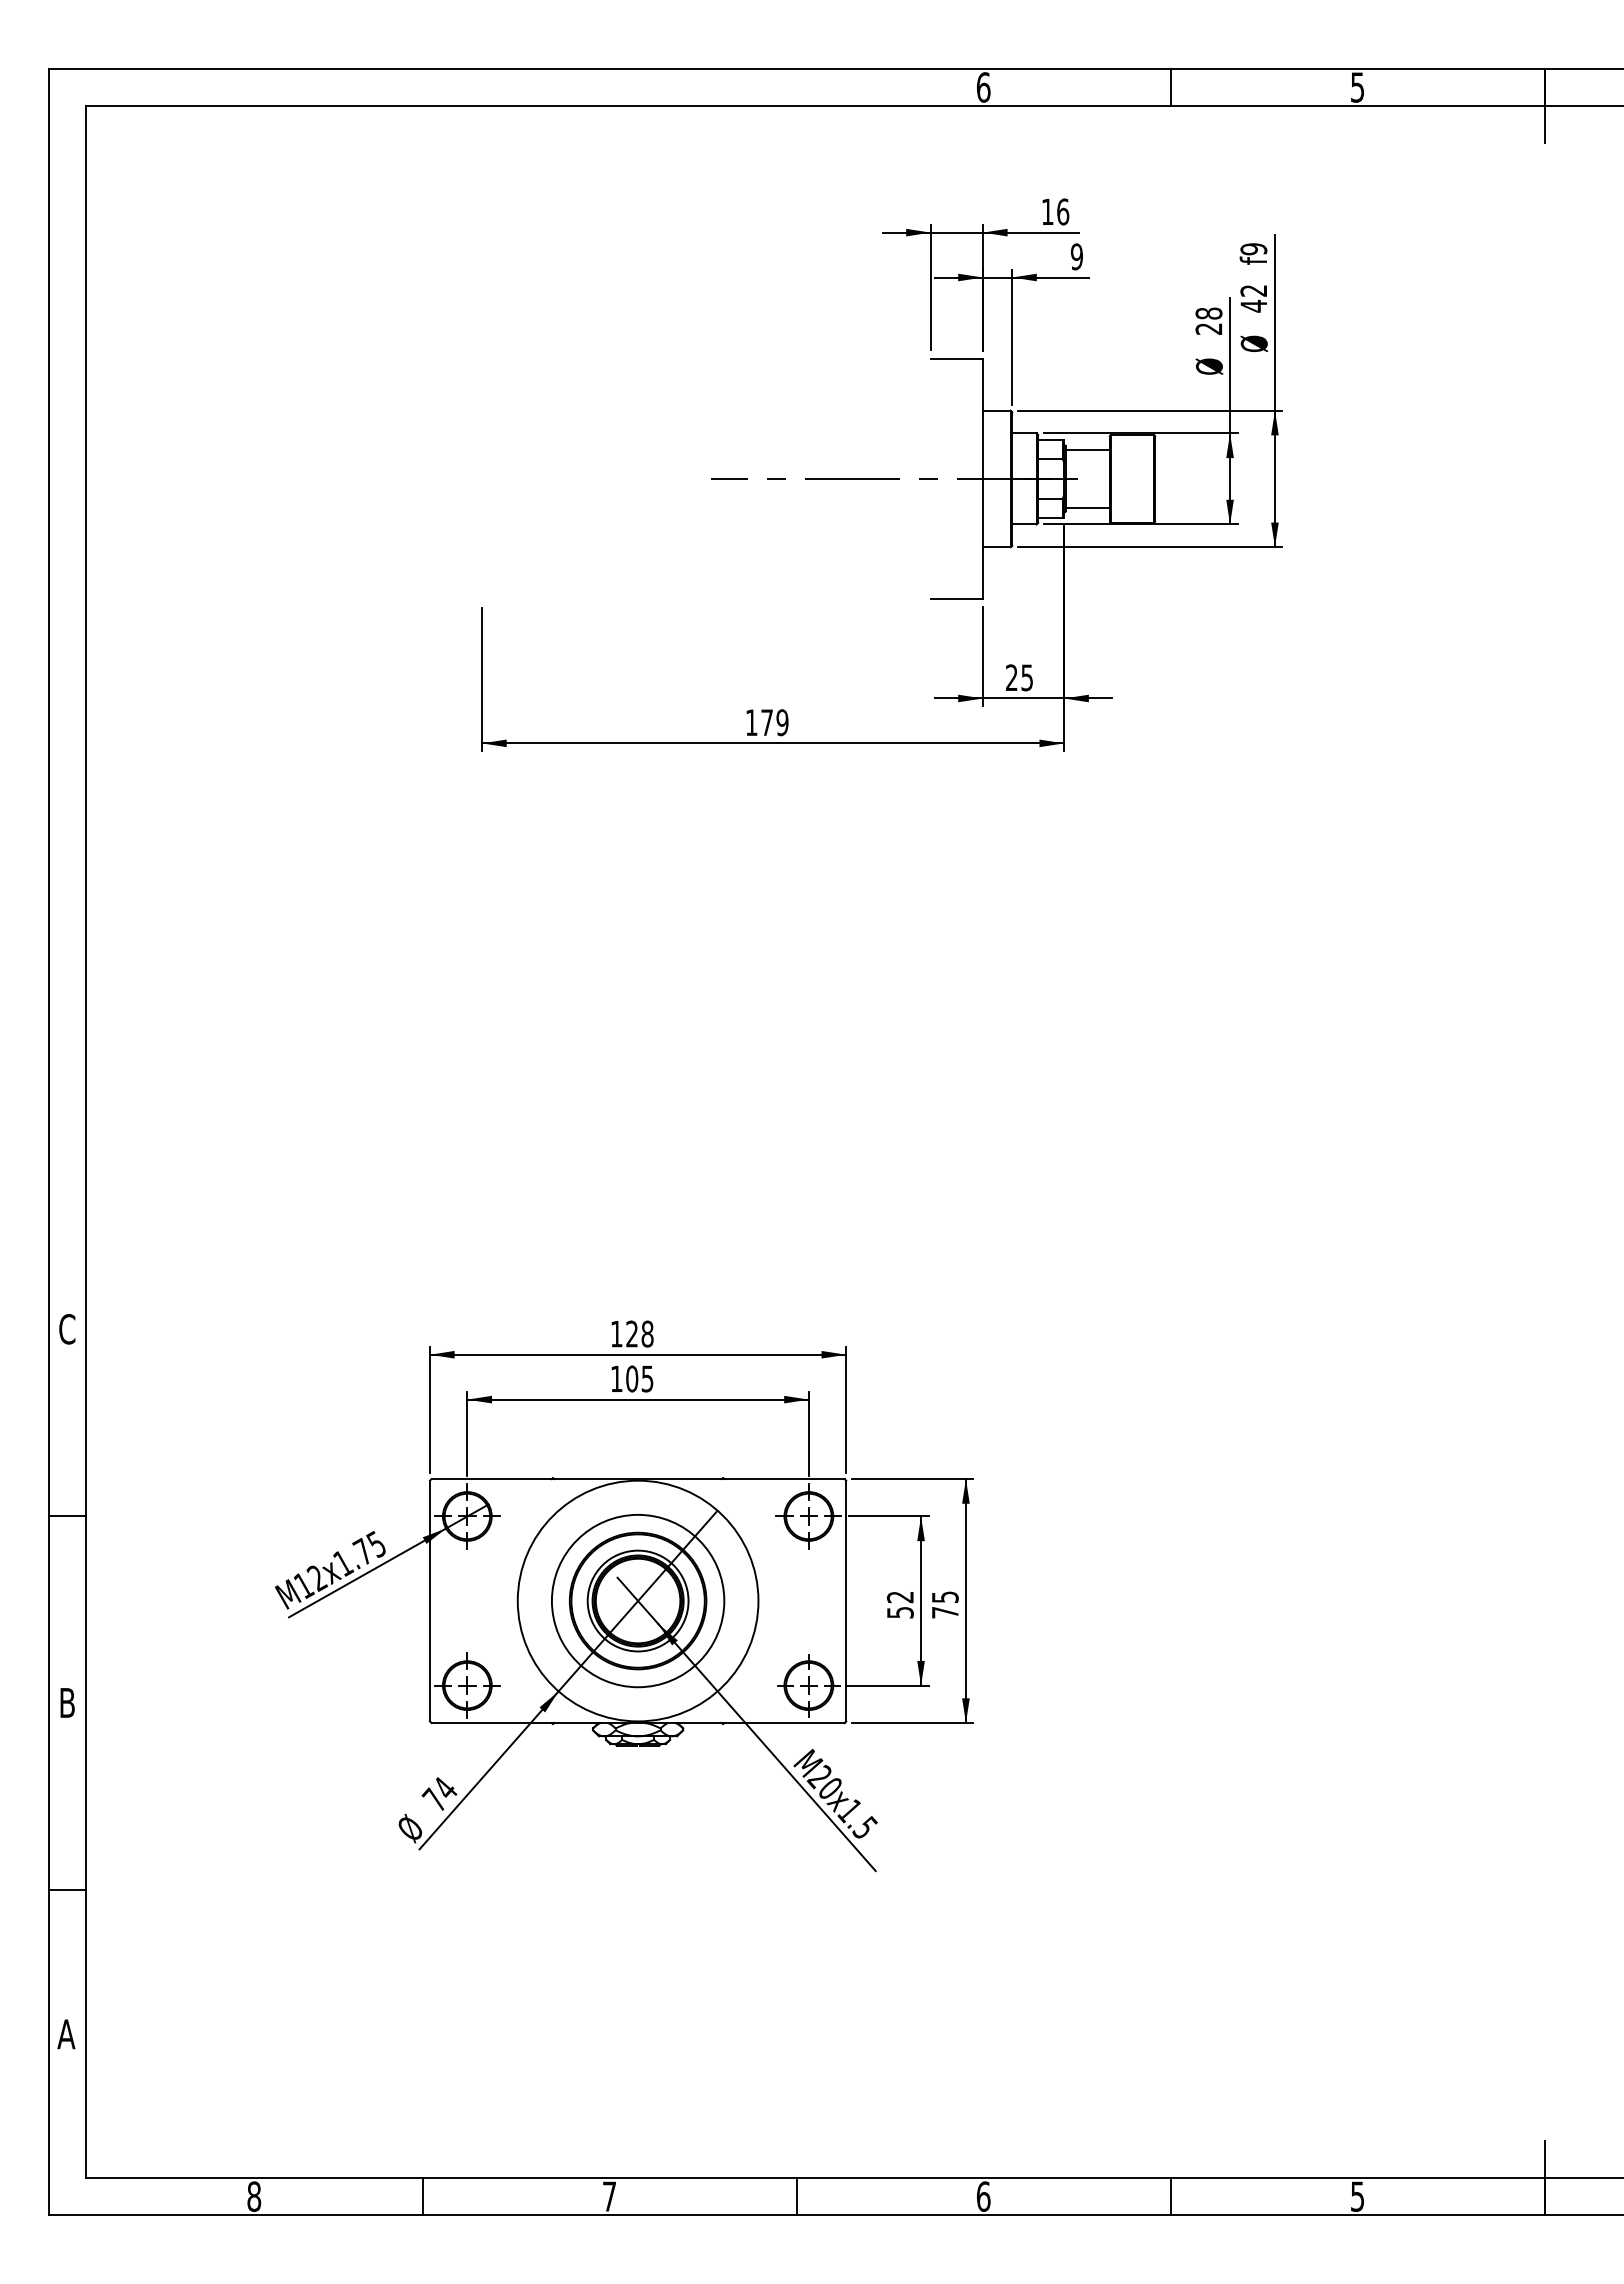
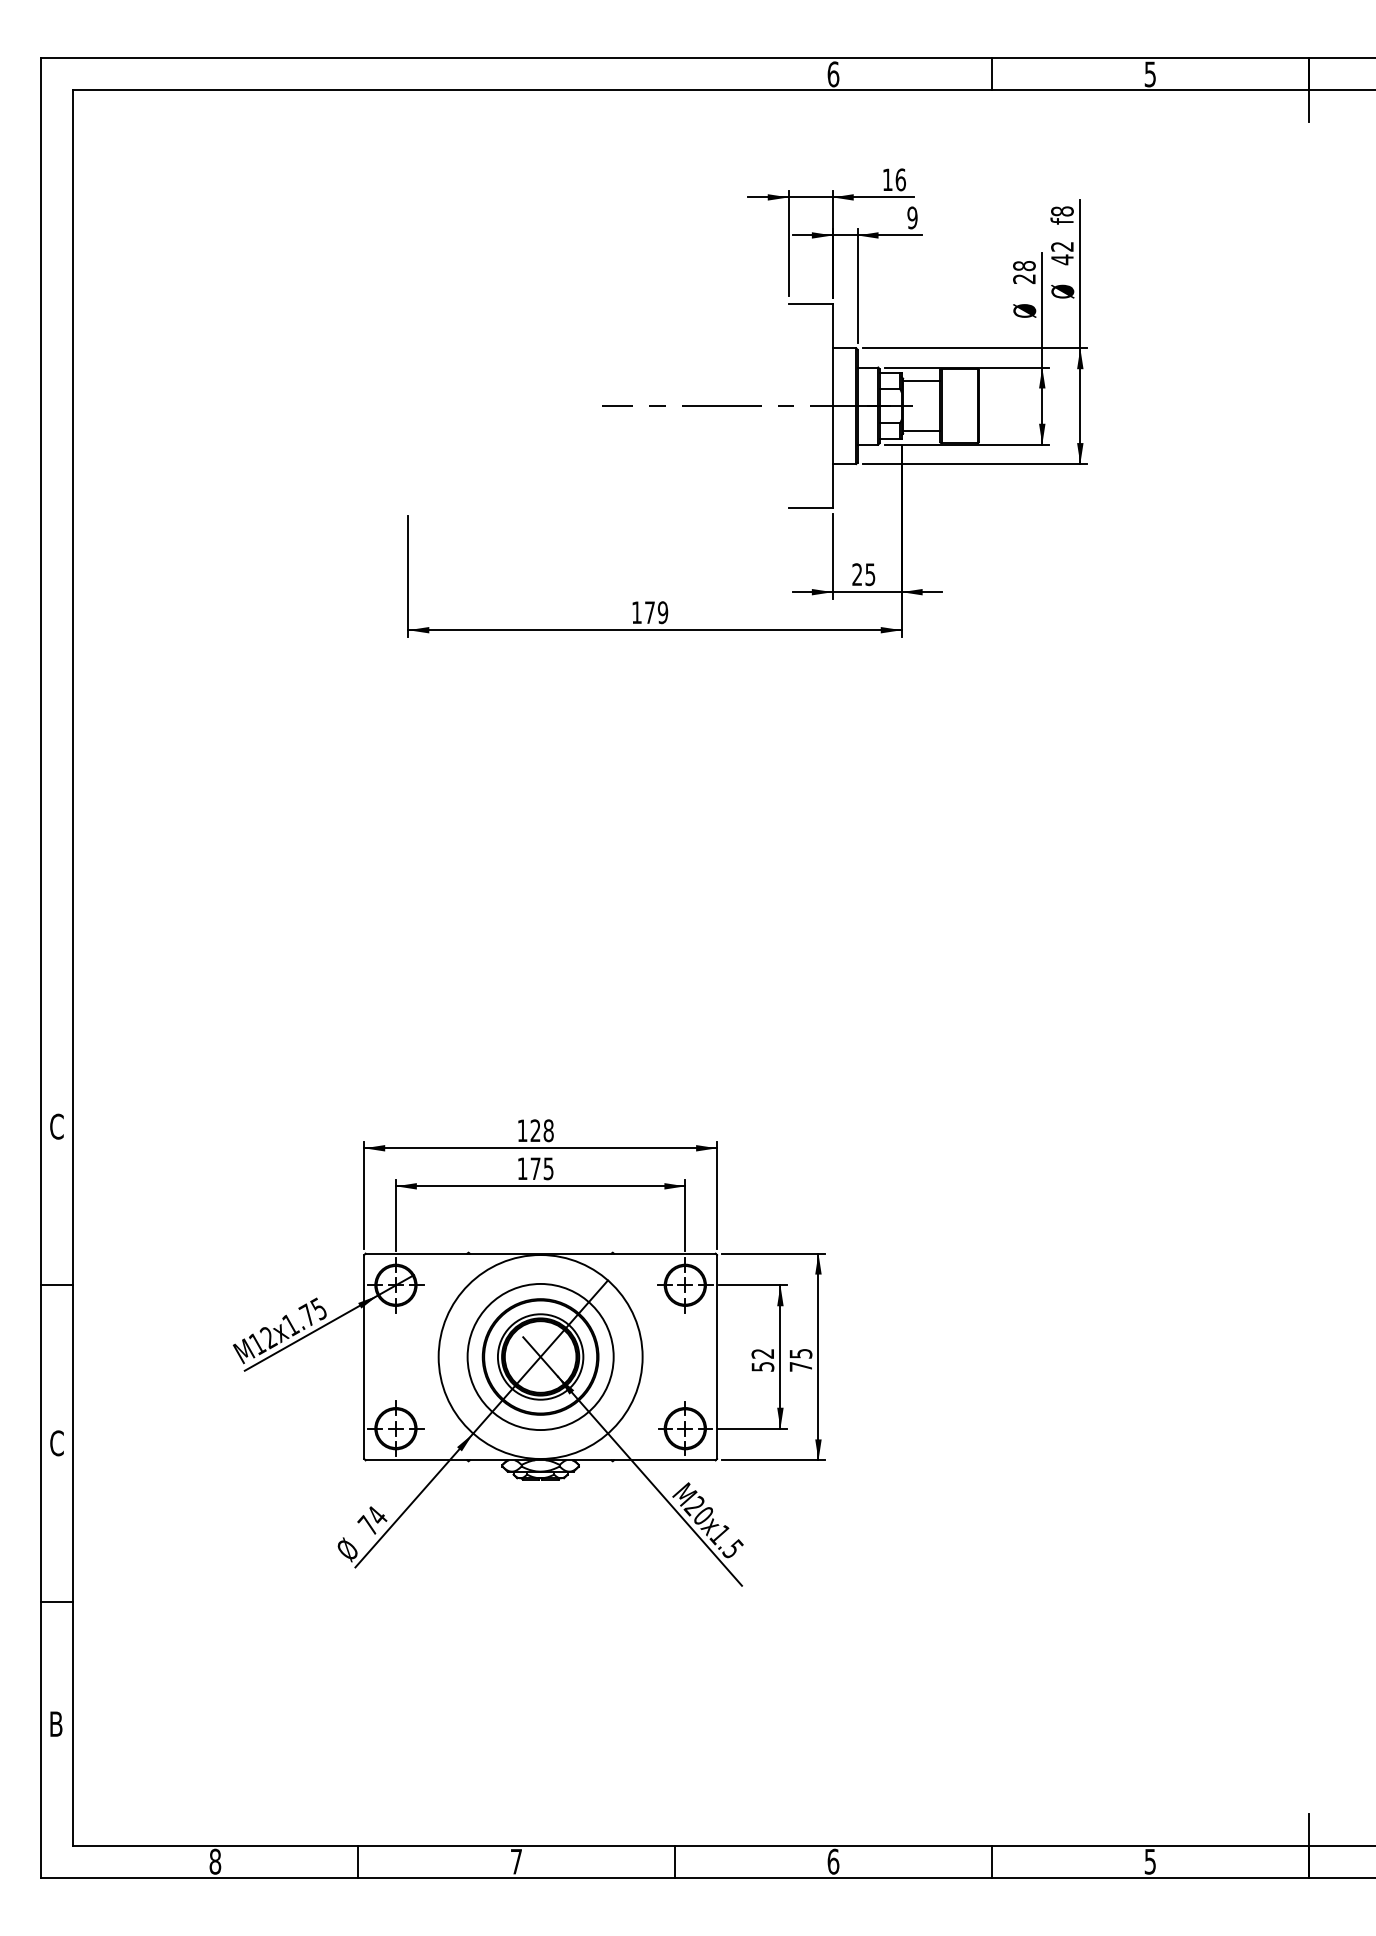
text: (1253, 249) -> (1062, 211), f9 -> f8
text: (632, 1378) -> (535, 1168), 105 -> 175
text: (67, 1702) -> (57, 1442), B -> C
text: (66, 2034) -> (56, 1724), A -> B

